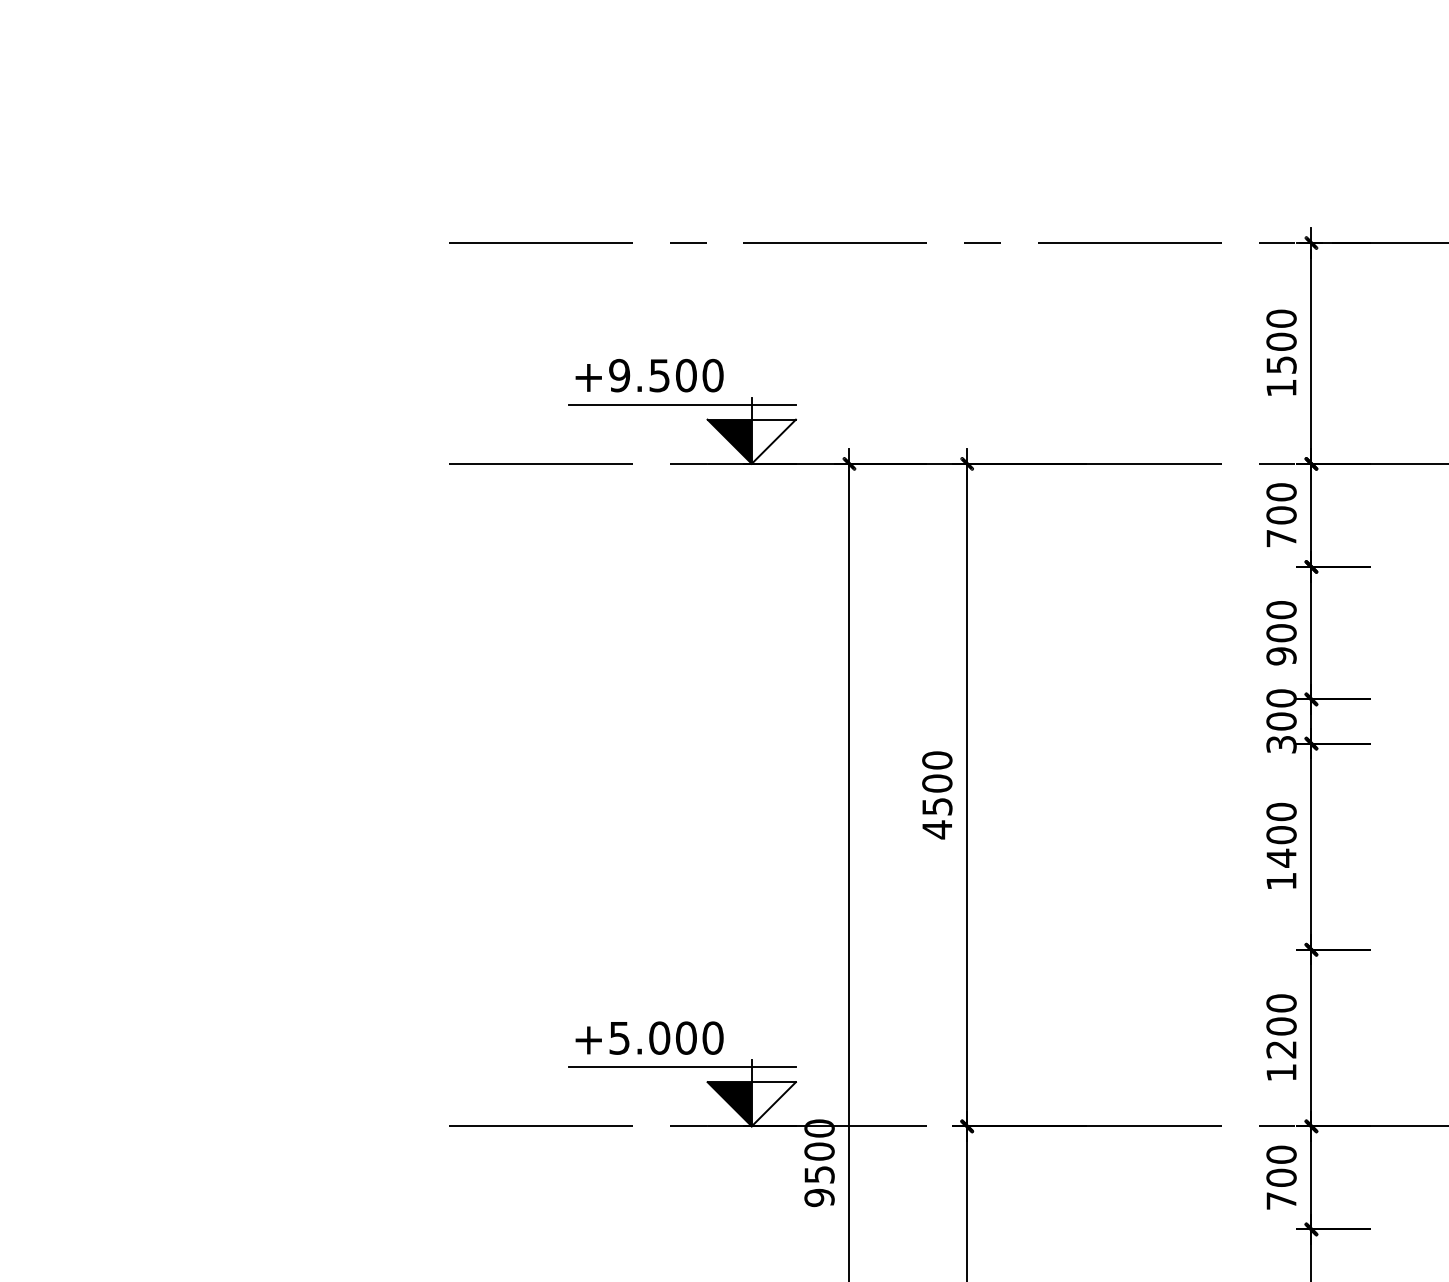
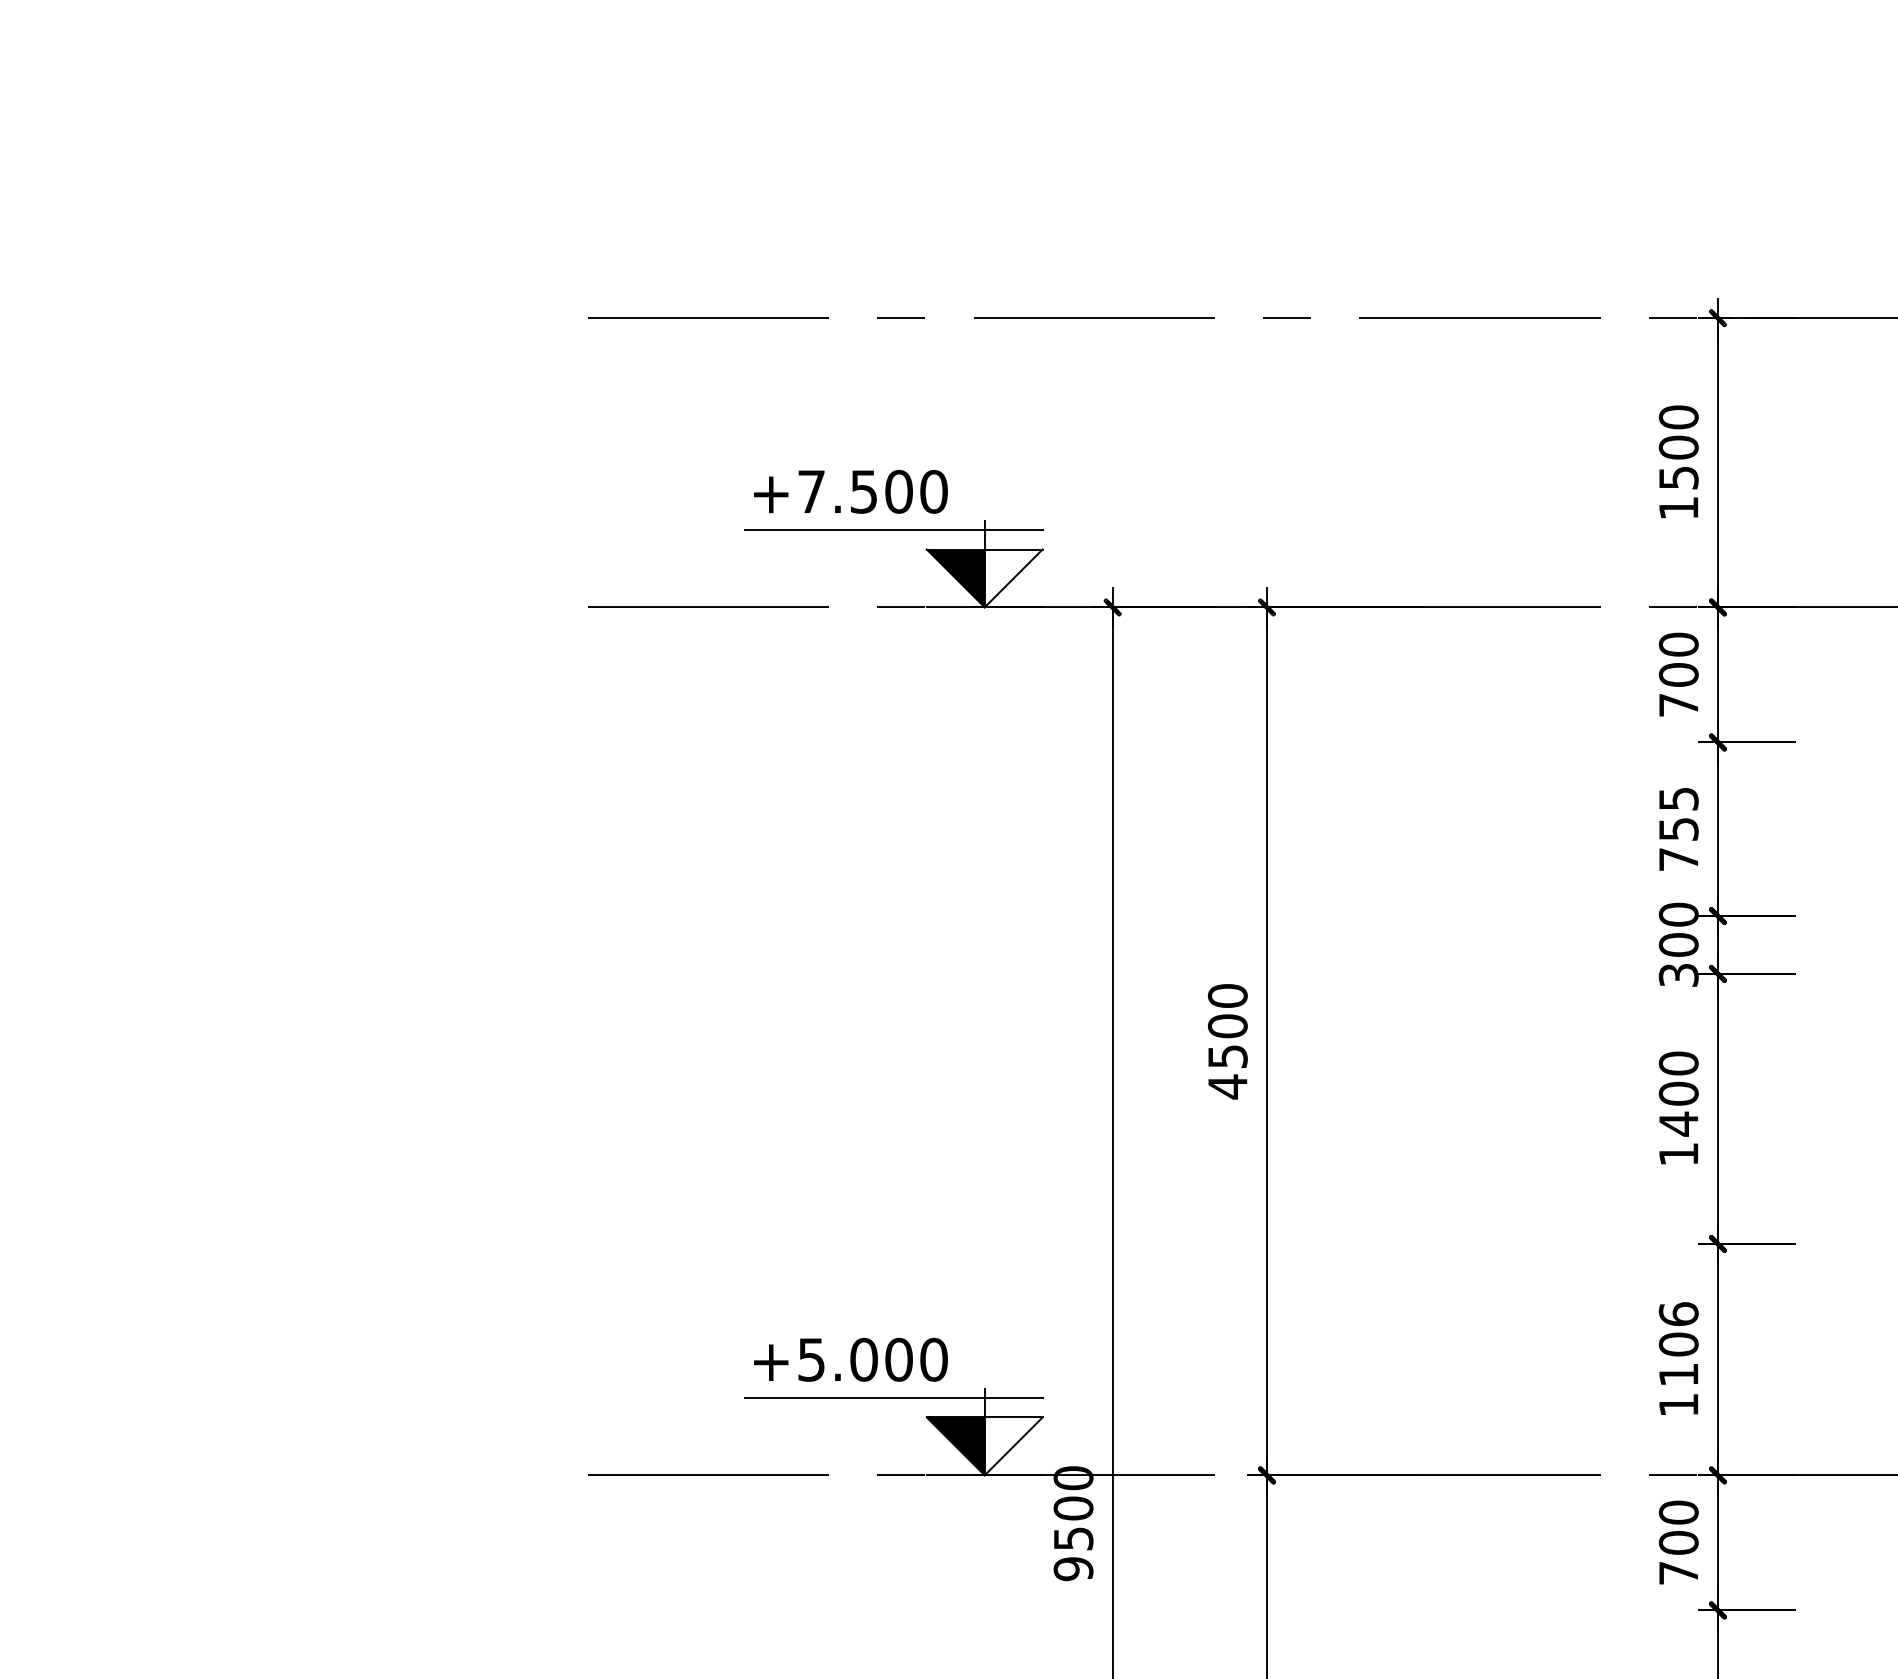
text: (619, 375) -> (811, 491), +9.500 -> +7.500
text: (1281, 633) -> (1678, 829), 900 -> 755
text: (1281, 1026) -> (1678, 1344), 1200 -> 1106

